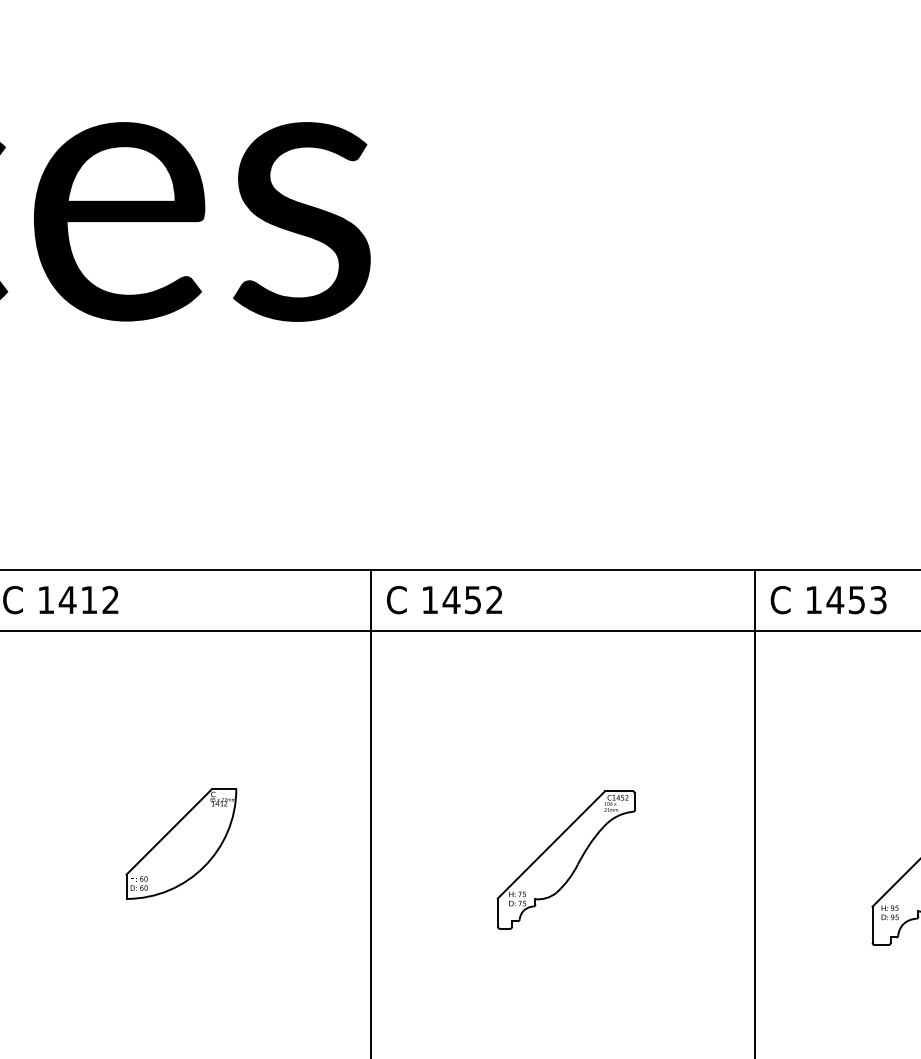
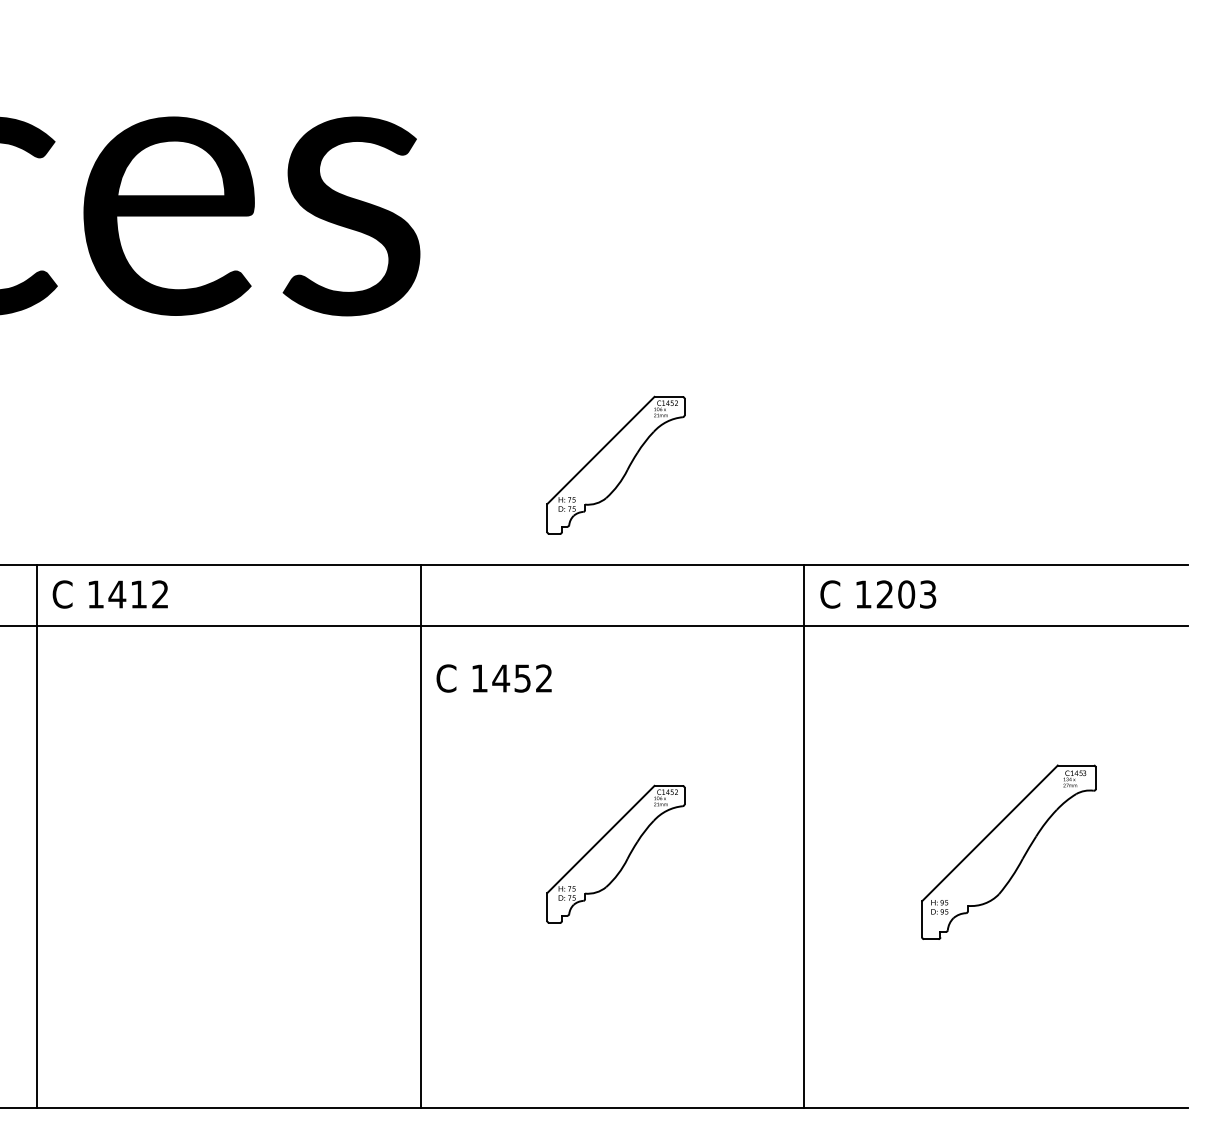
part: (565, 470) -> (615, 464), added
text: (443, 600) -> (493, 678), moved
text: (845, 600) -> (895, 594), 1453 -> 1203
part: (180, 844) -> (230, 838), removed

